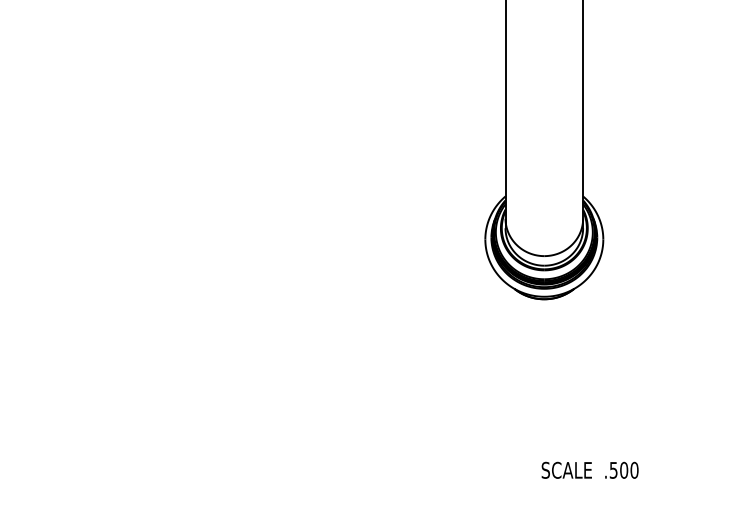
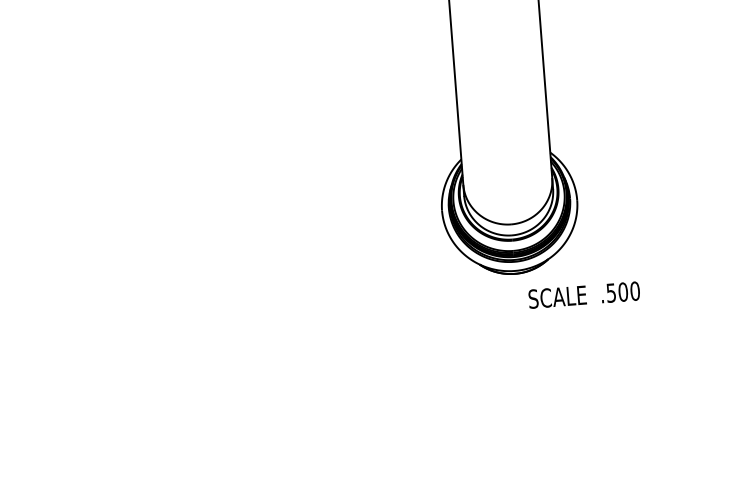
text: (589, 469) -> (583, 294), moved

